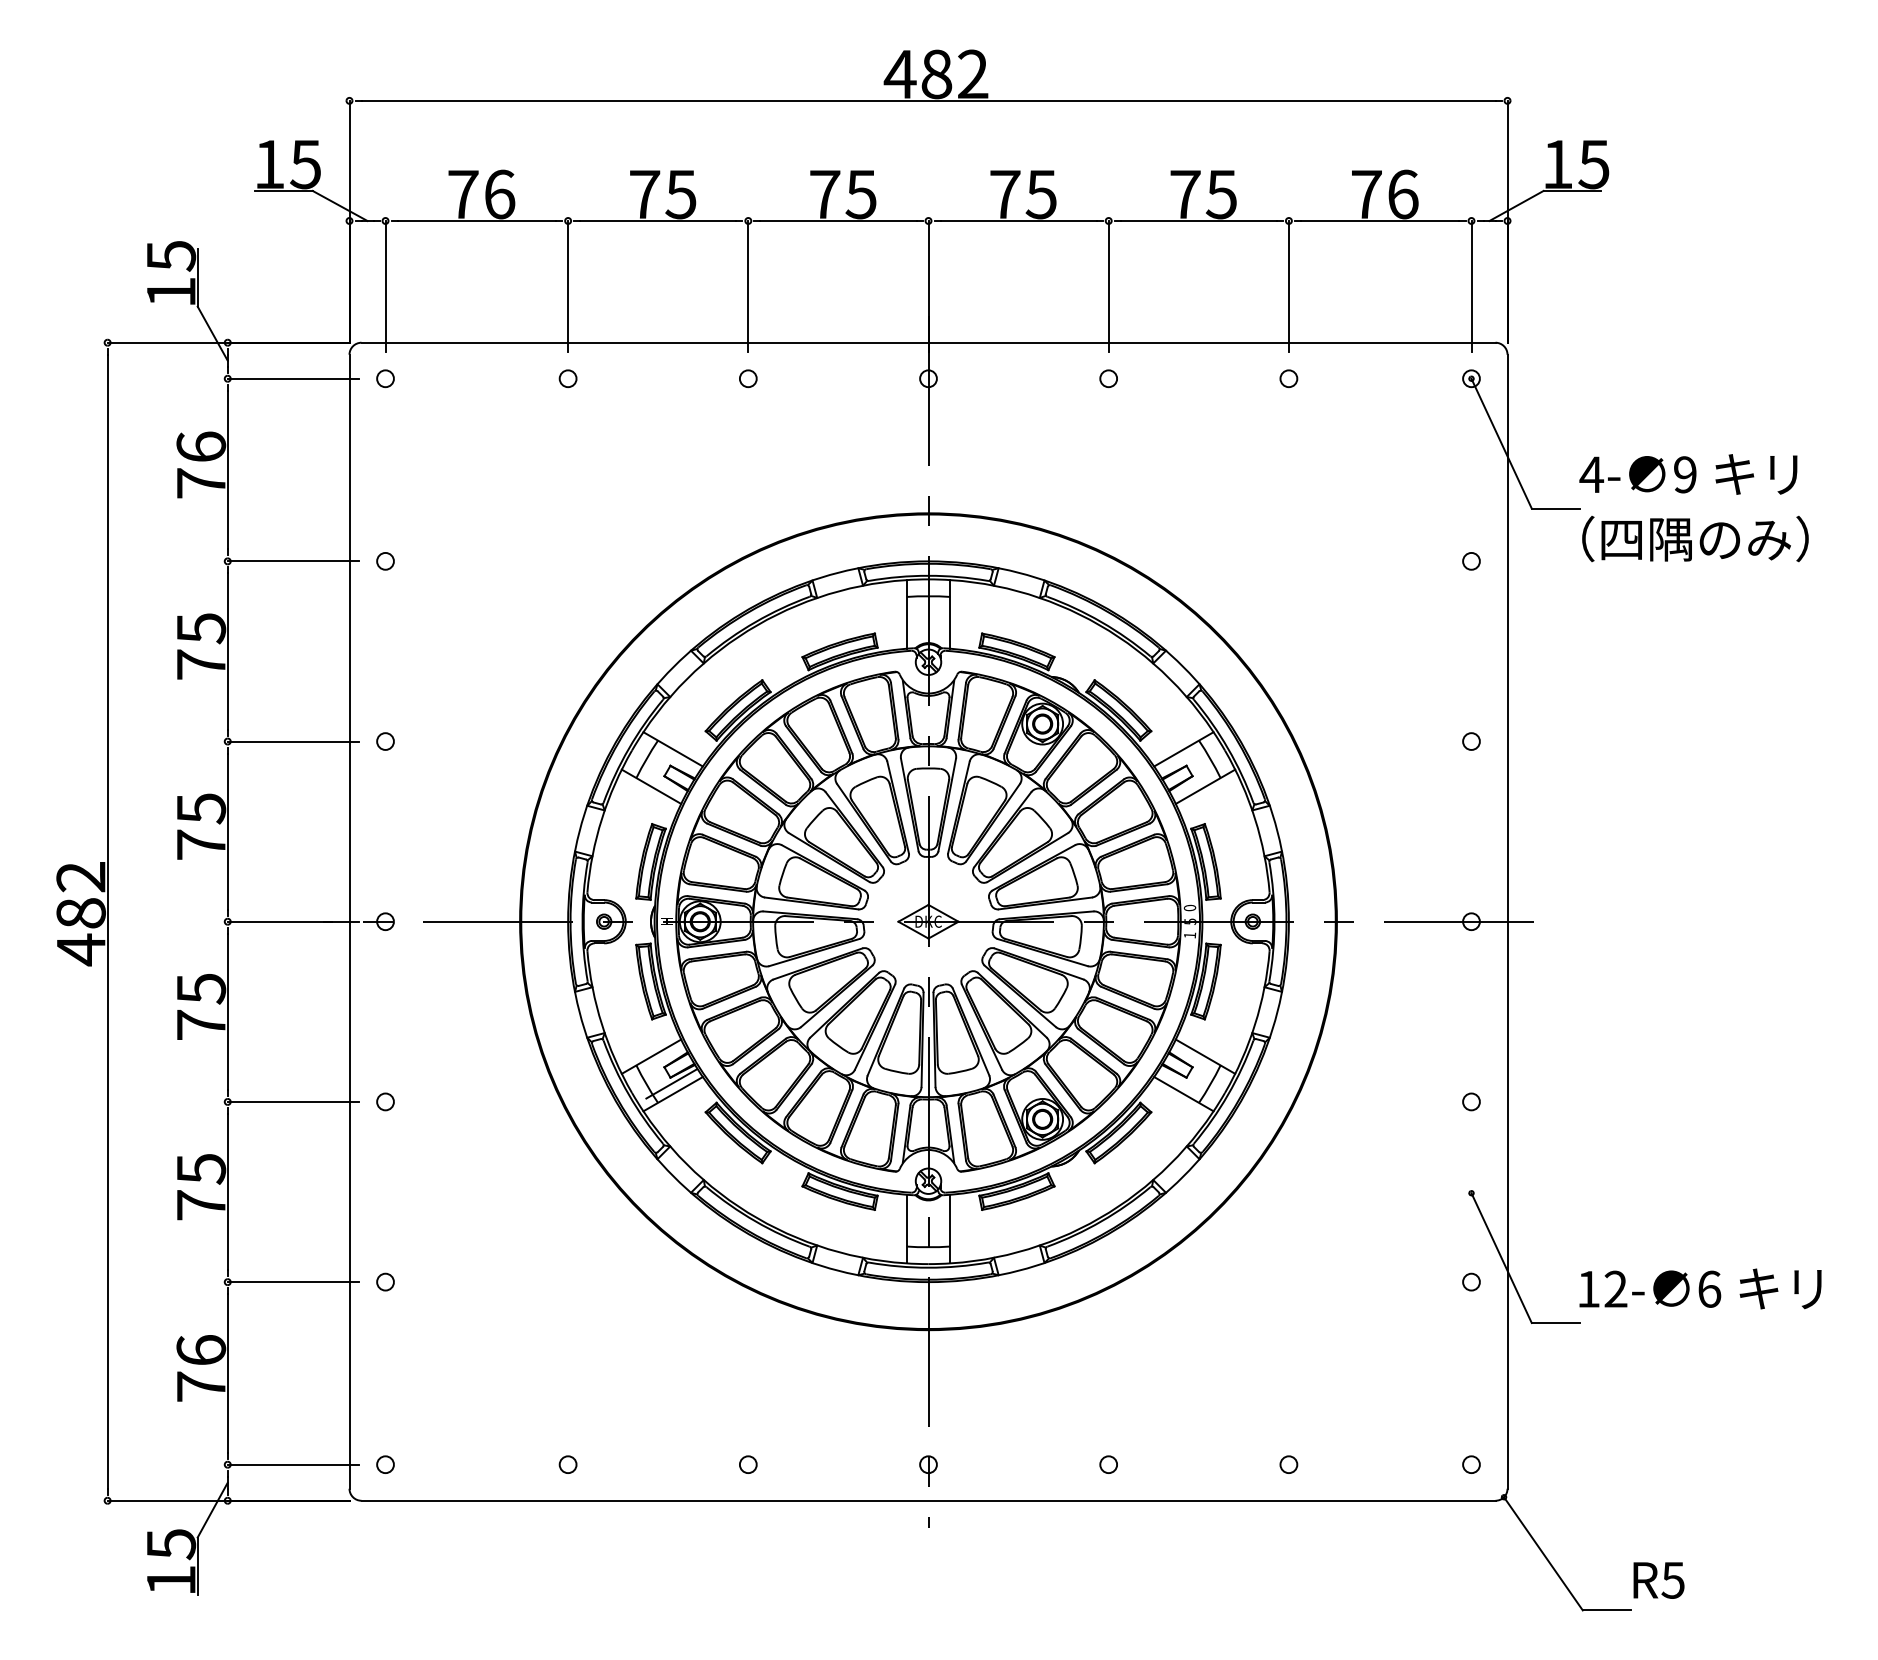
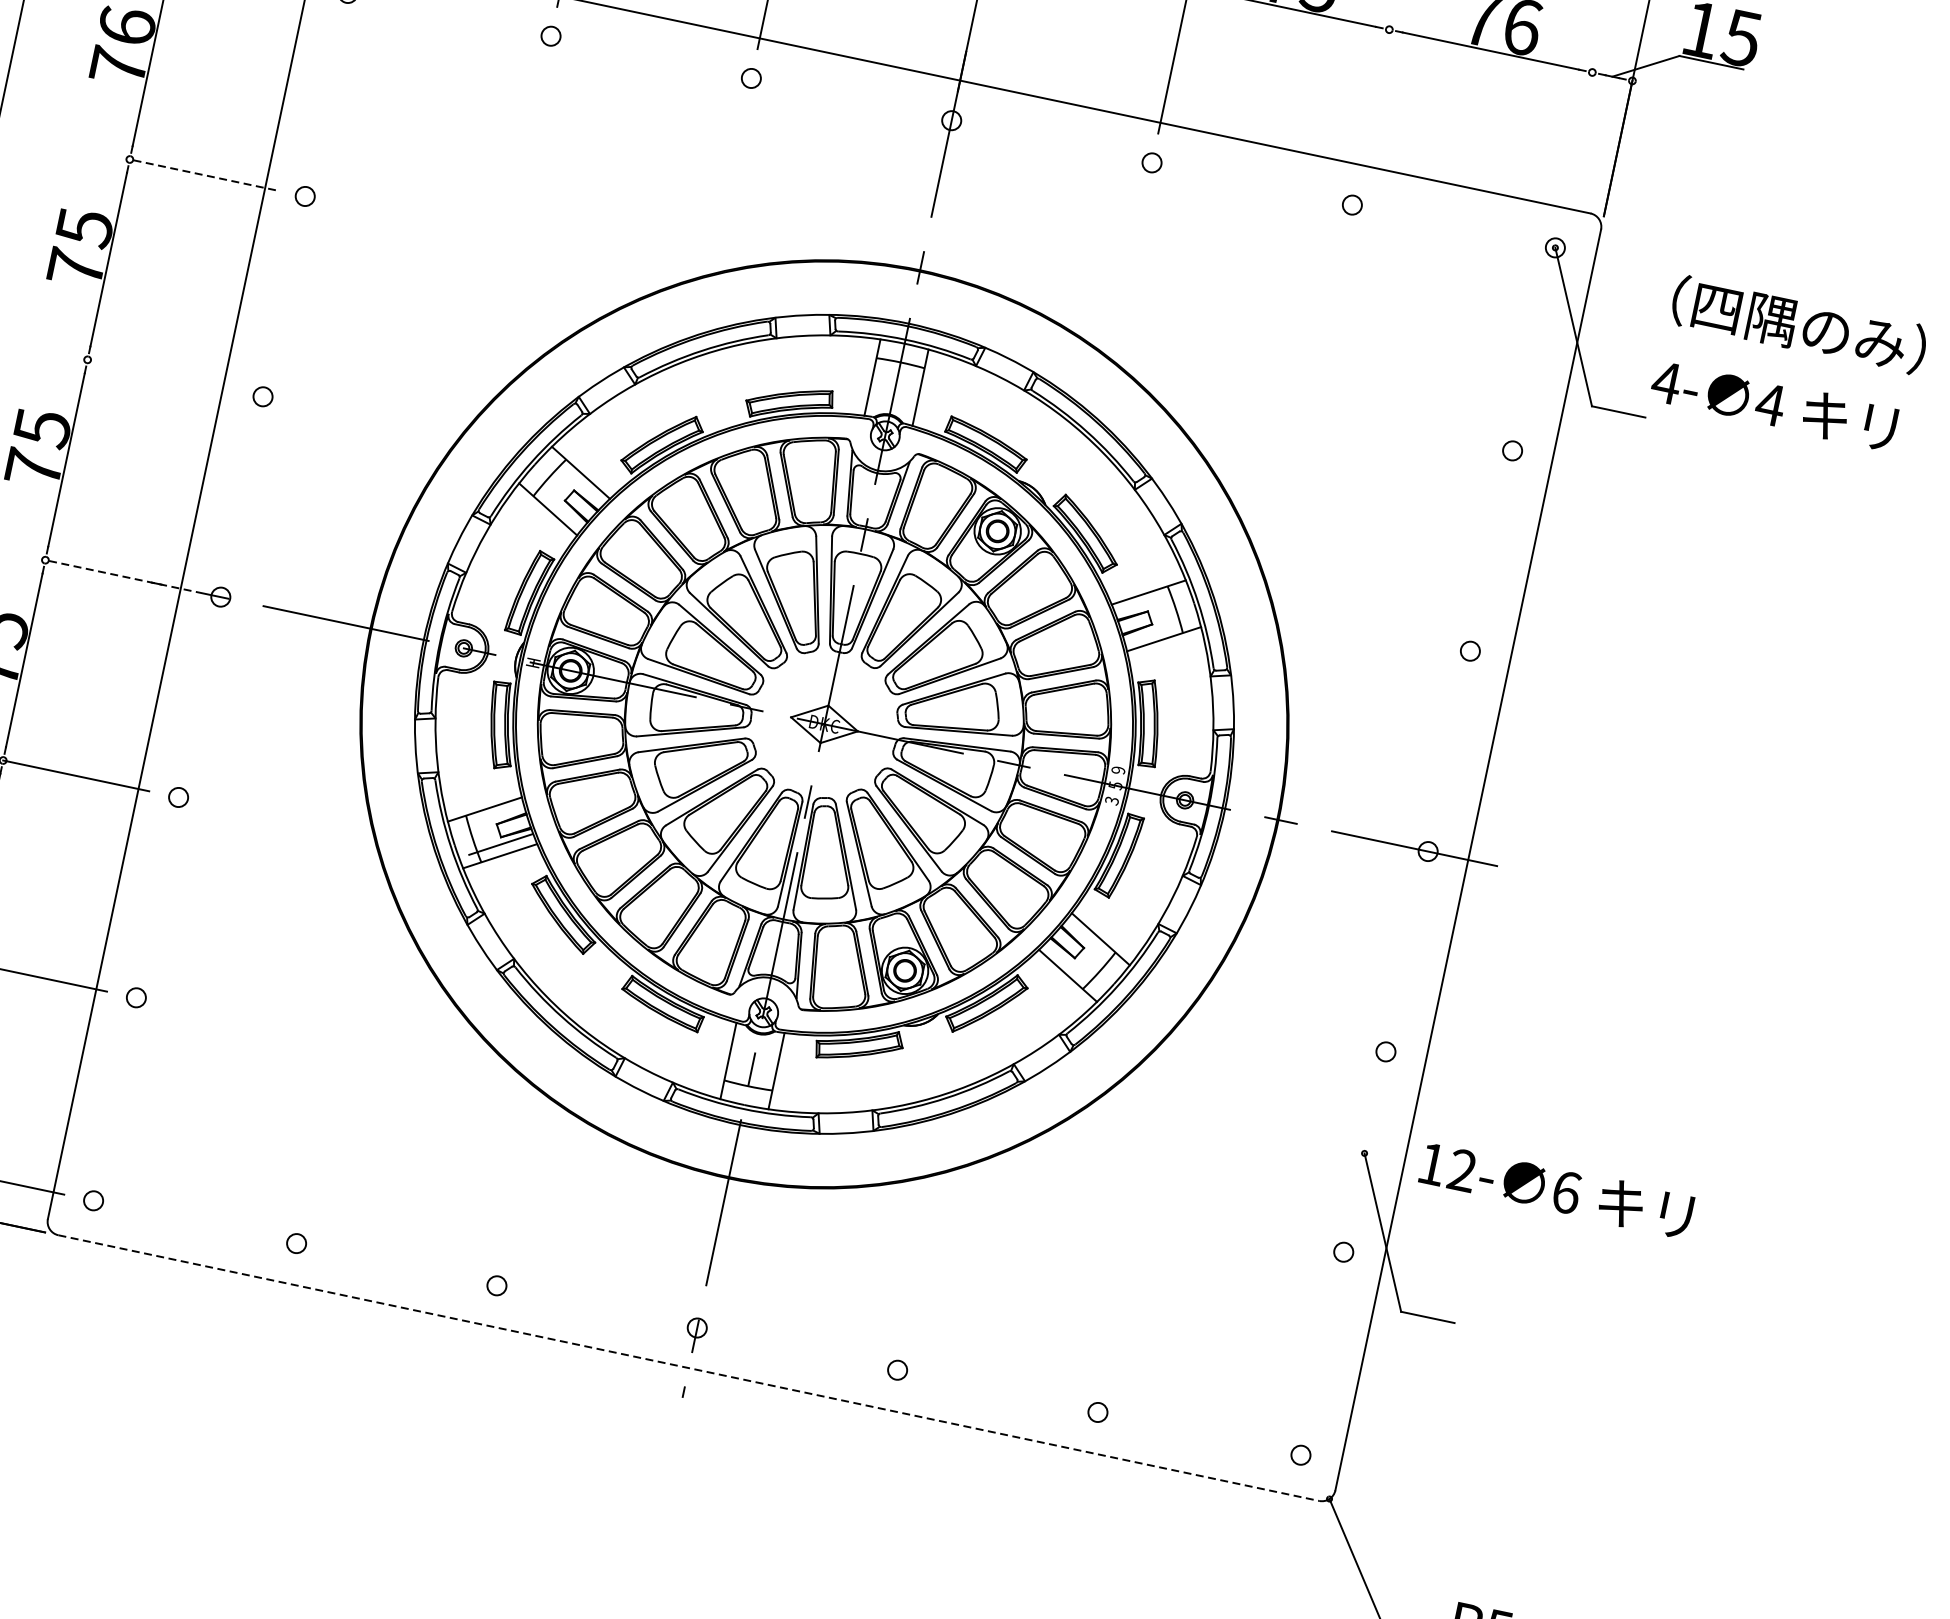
line: (1288, 286) -> (1373, 102), removed
line: (1471, 286) -> (1577, 145), removed
text: (1684, 474) -> (1769, 404), 9 -> 4
text: (1695, 538) -> (1799, 324), moved
line: (293, 561) -> (202, 175), solid -> dashed
line: (293, 741) -> (160, 375), removed
text: (1190, 907) -> (1119, 769), 0 -> 9
line: (293, 921) -> (118, 575), solid -> dashed
text: (1189, 935) -> (1111, 800), 1 -> 3
text: (1700, 1288) -> (1556, 1189), moved
line: (929, 1500) -> (689, 1368), solid -> dashed

